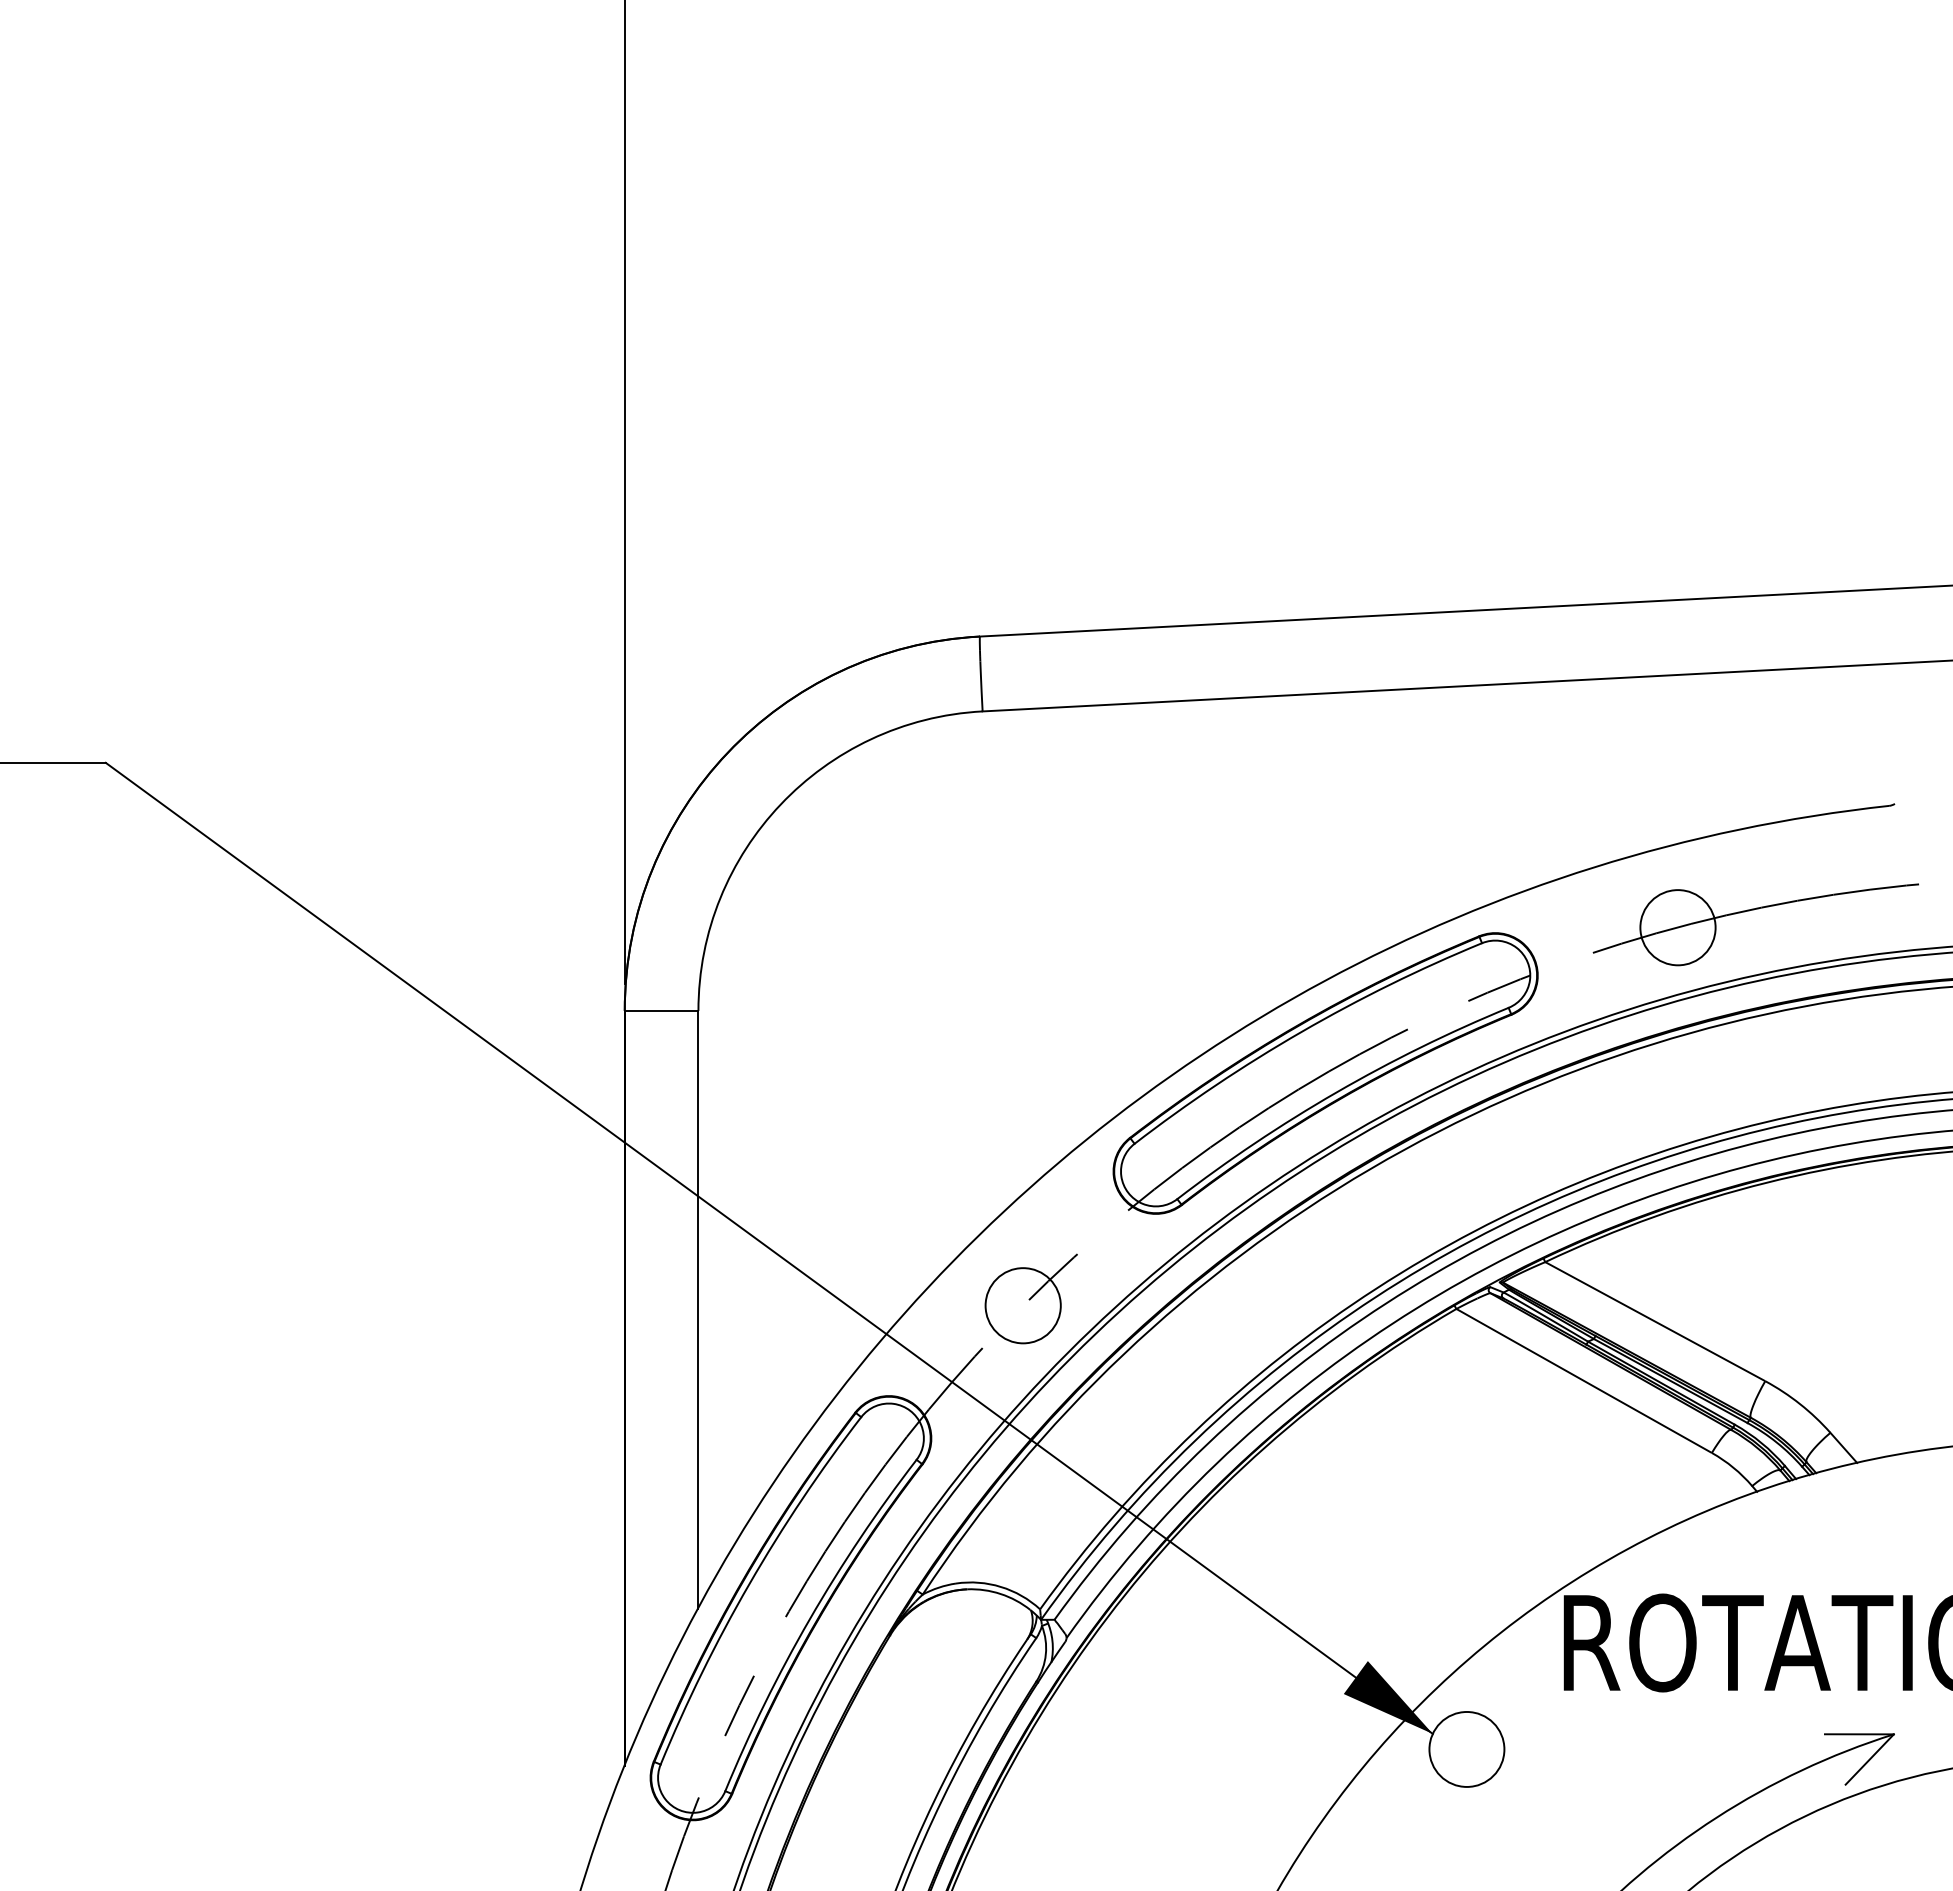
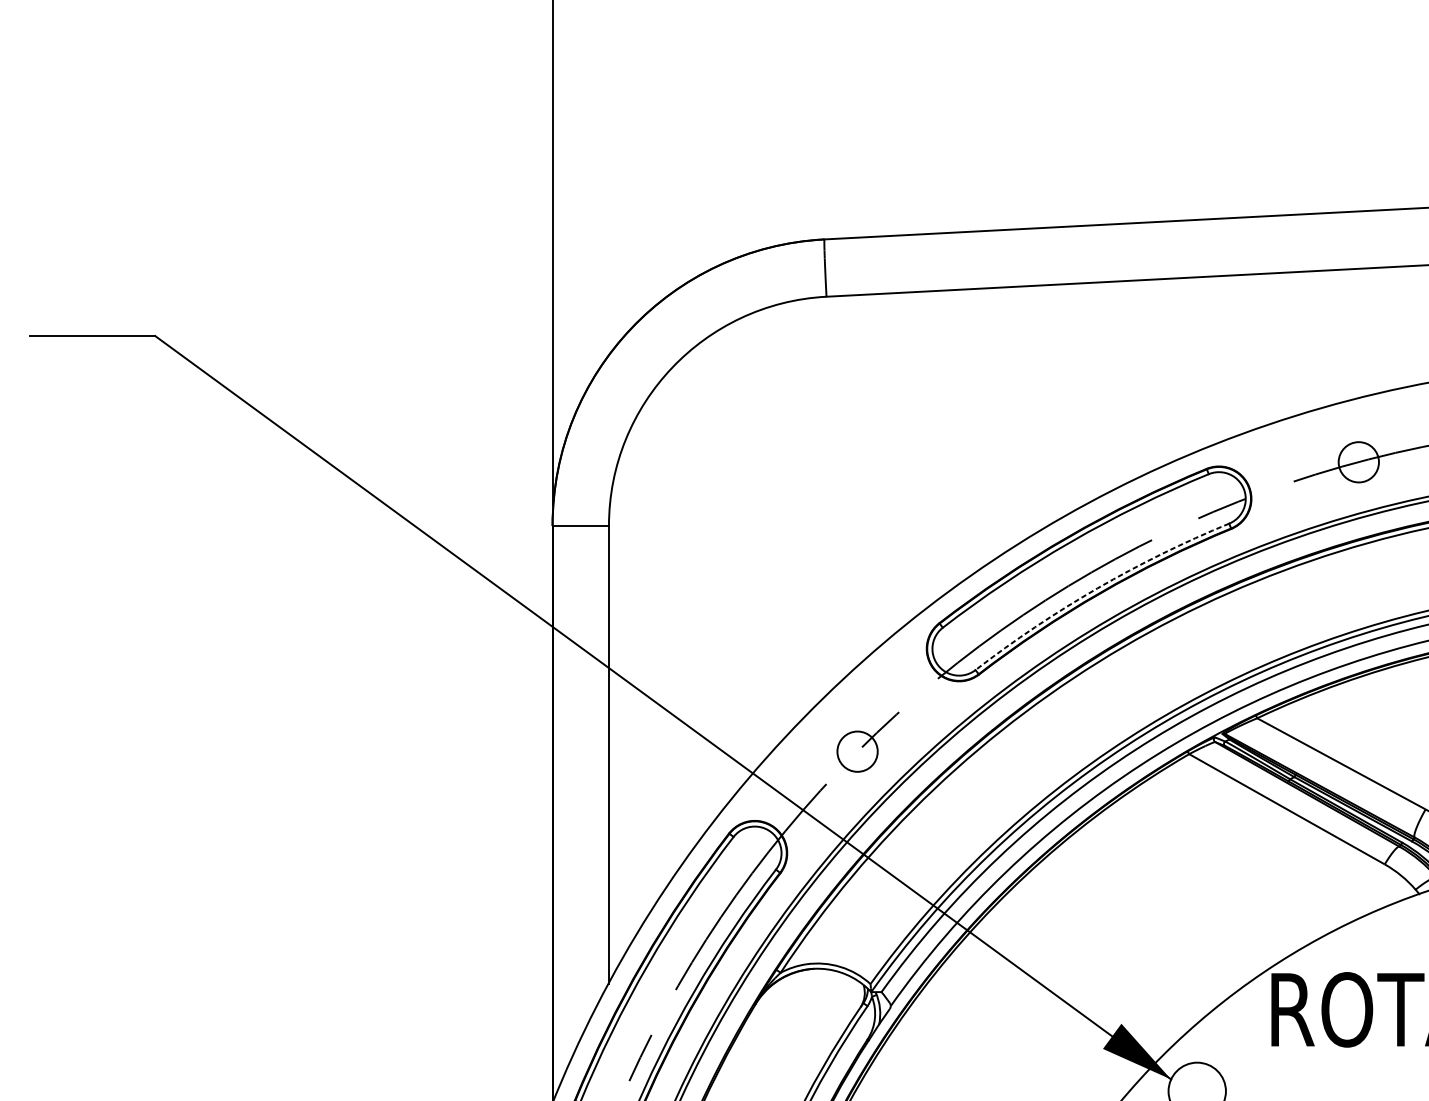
circle: (1677, 927) -> (1358, 462), size x0.7
arc: (1336, 1092) -> (1097, 588), solid -> dashed
circle: (1022, 1305) -> (857, 751), size x0.7

